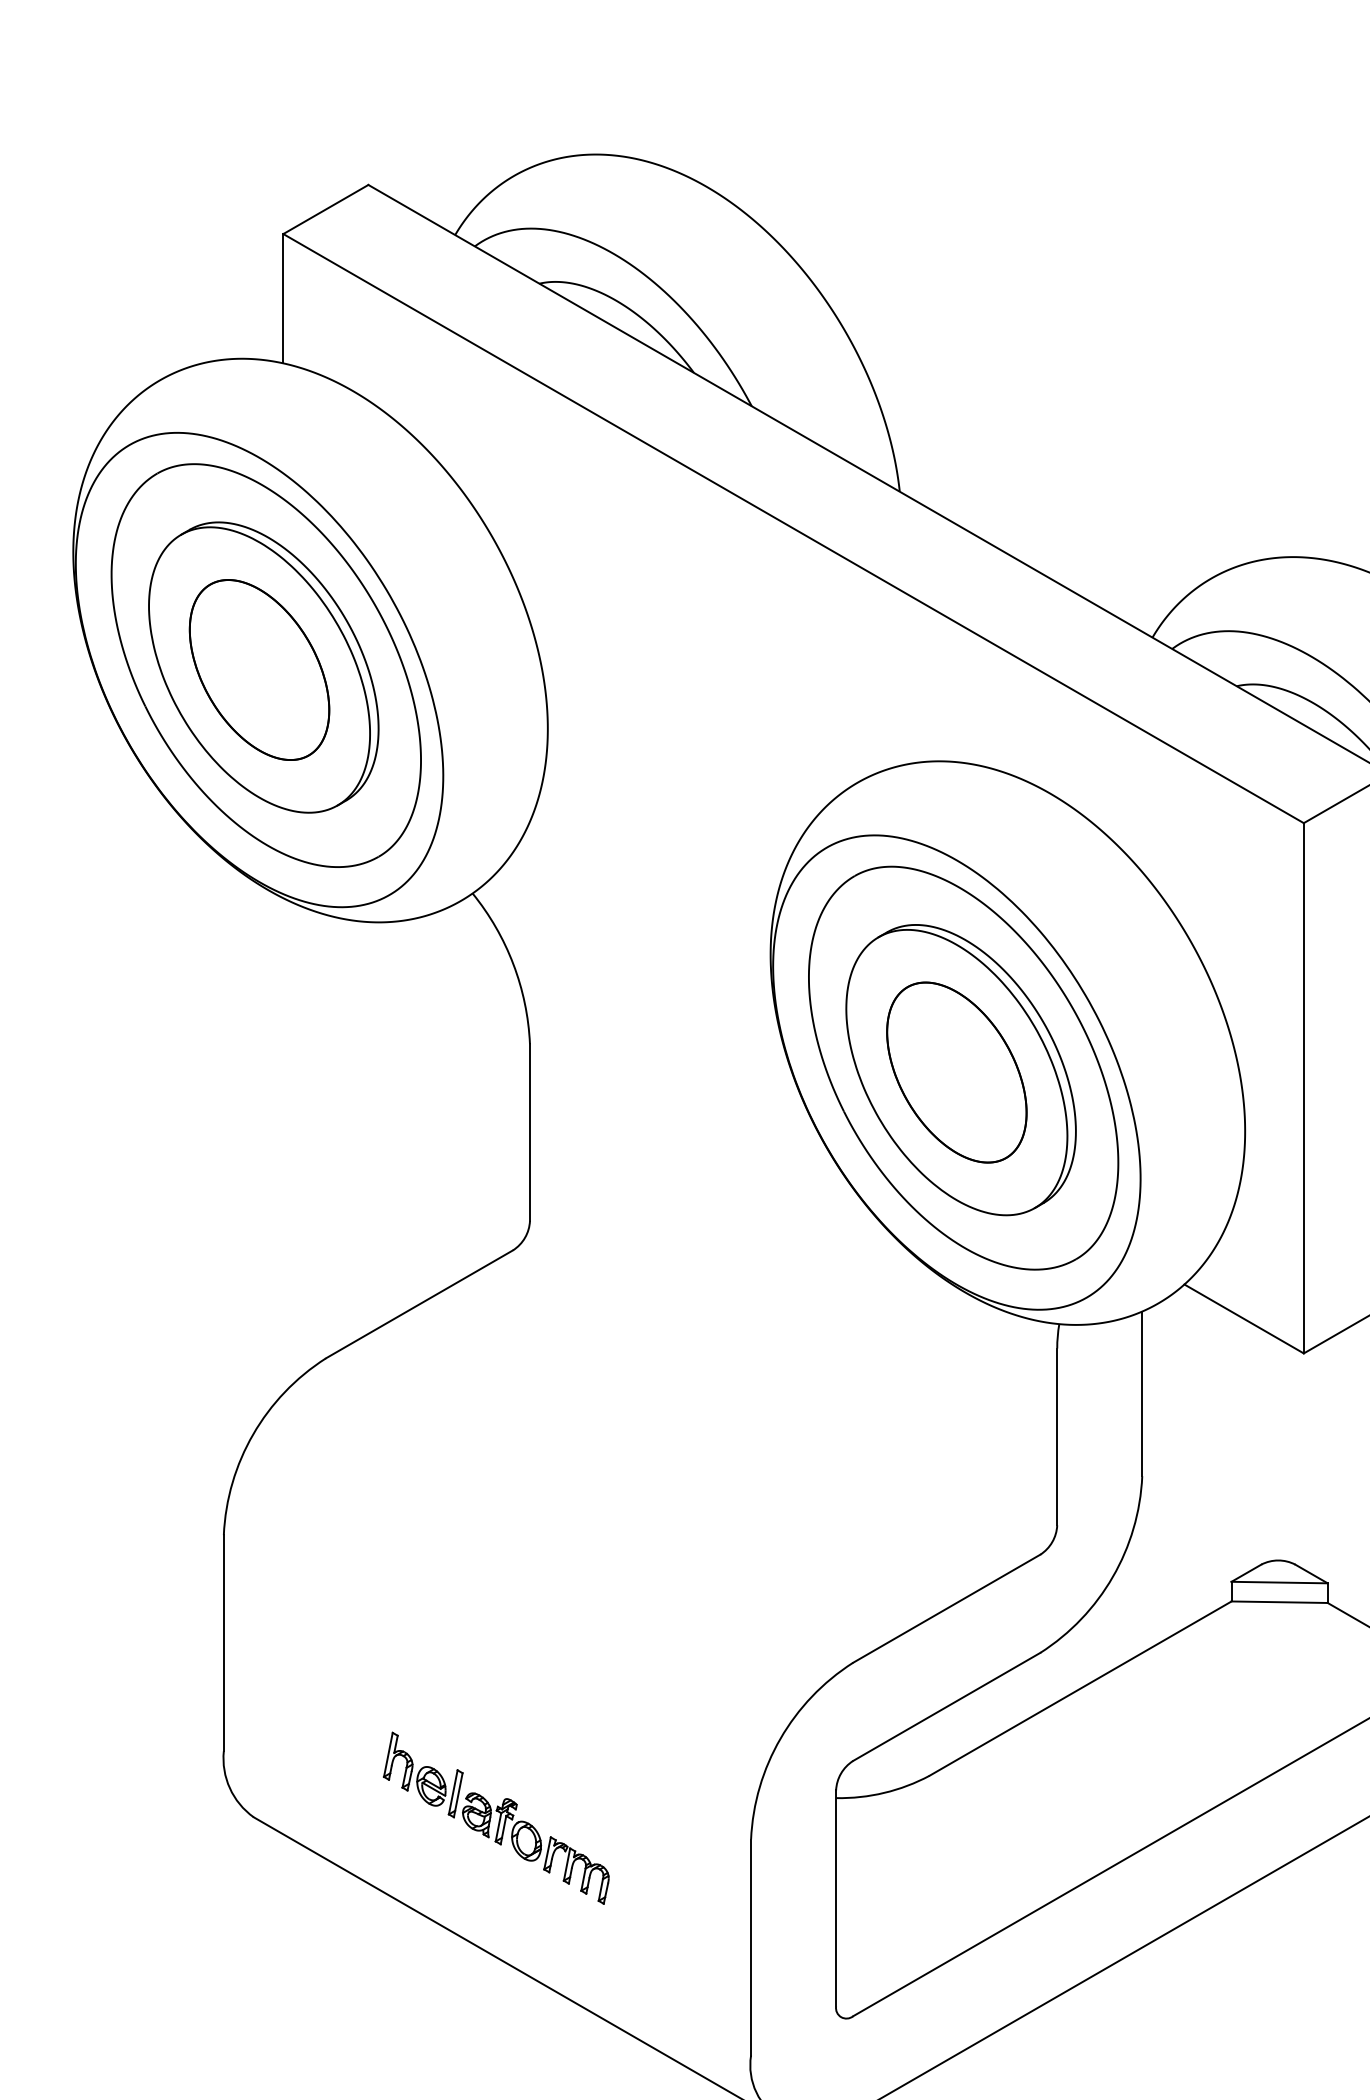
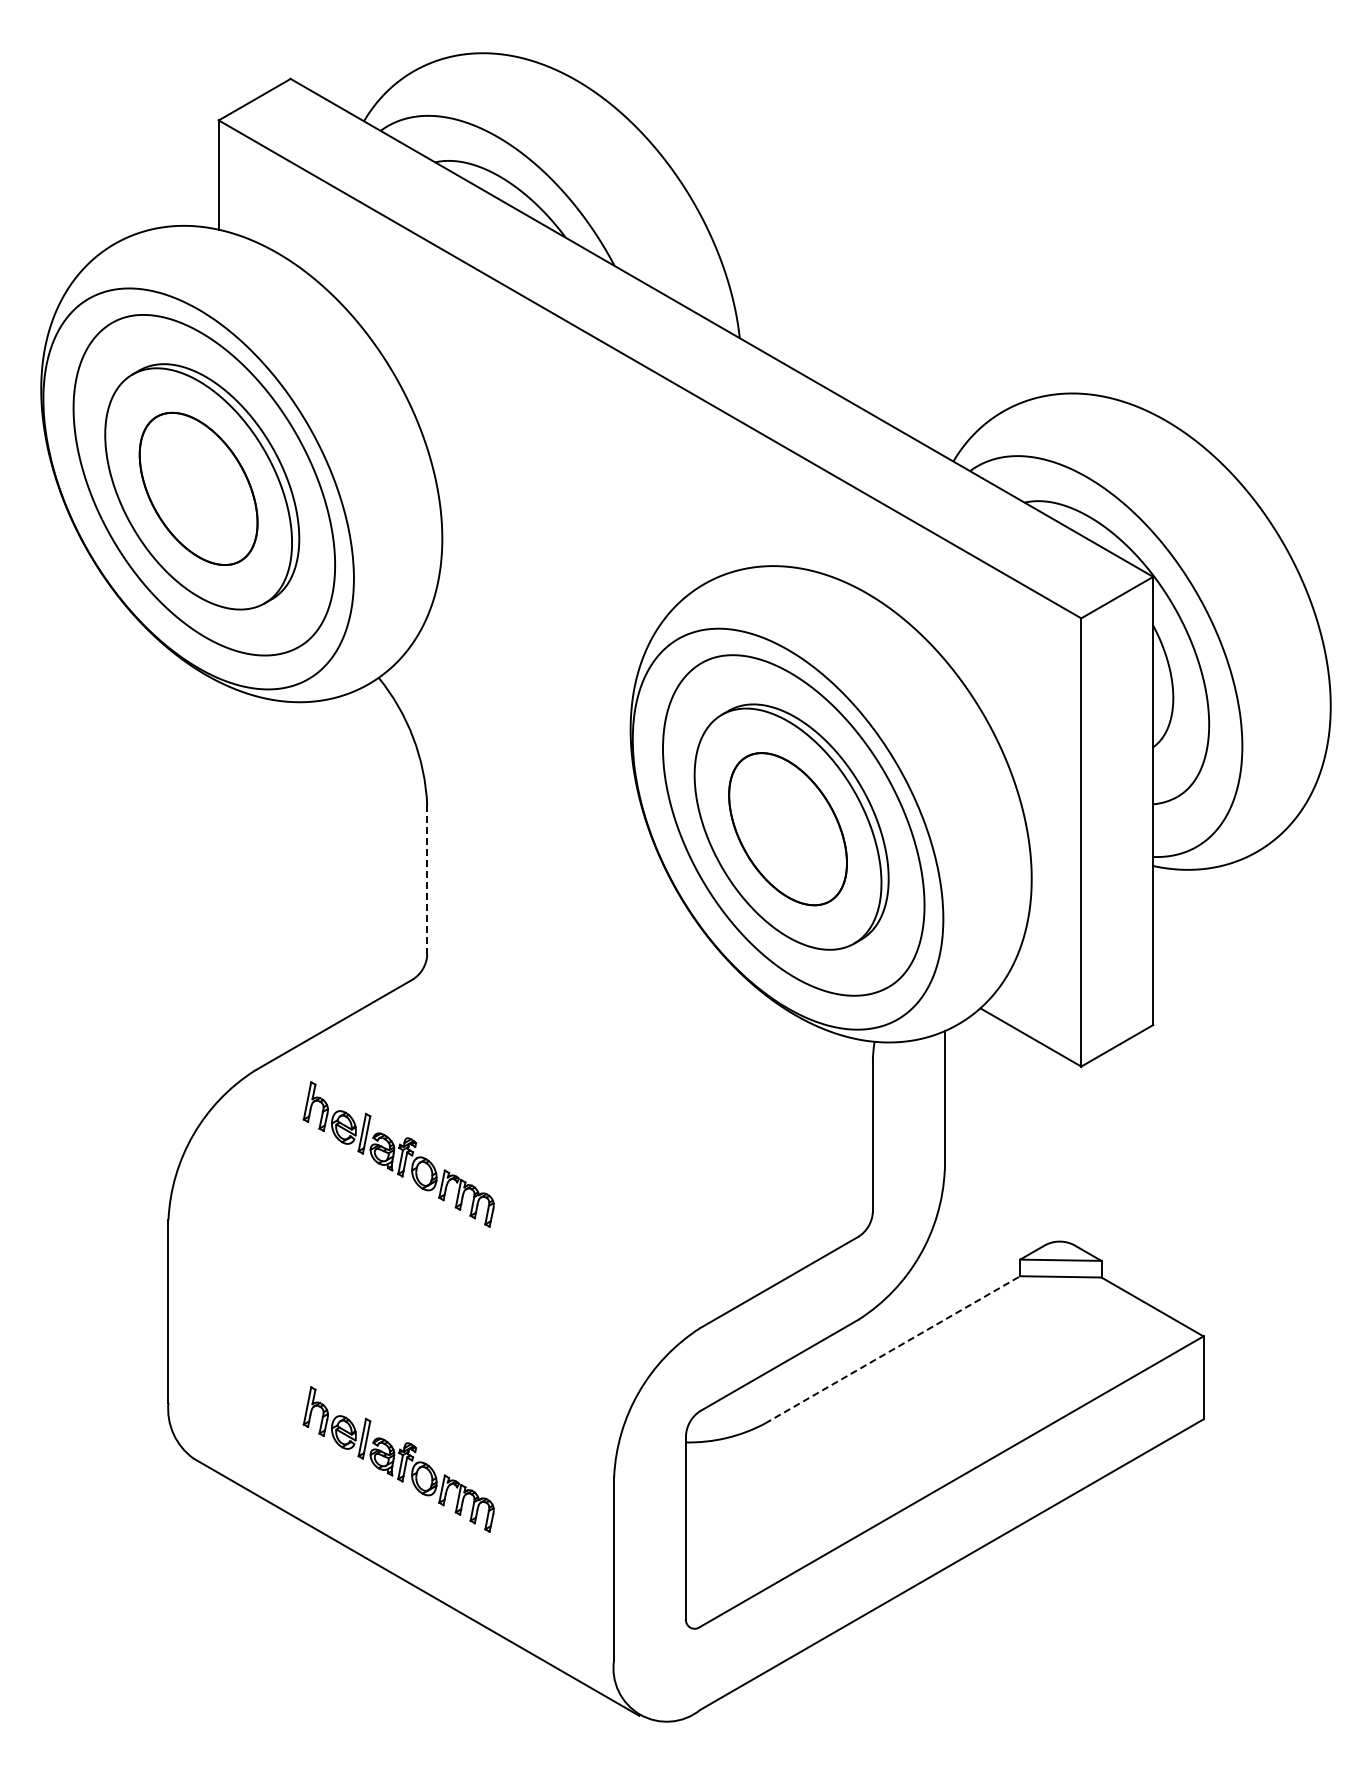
line: (530, 1132) -> (427, 879), solid -> dashed
part: (495, 1457) -> (398, 1154), added
line: (1081, 1688) -> (893, 1349), solid -> dashed

